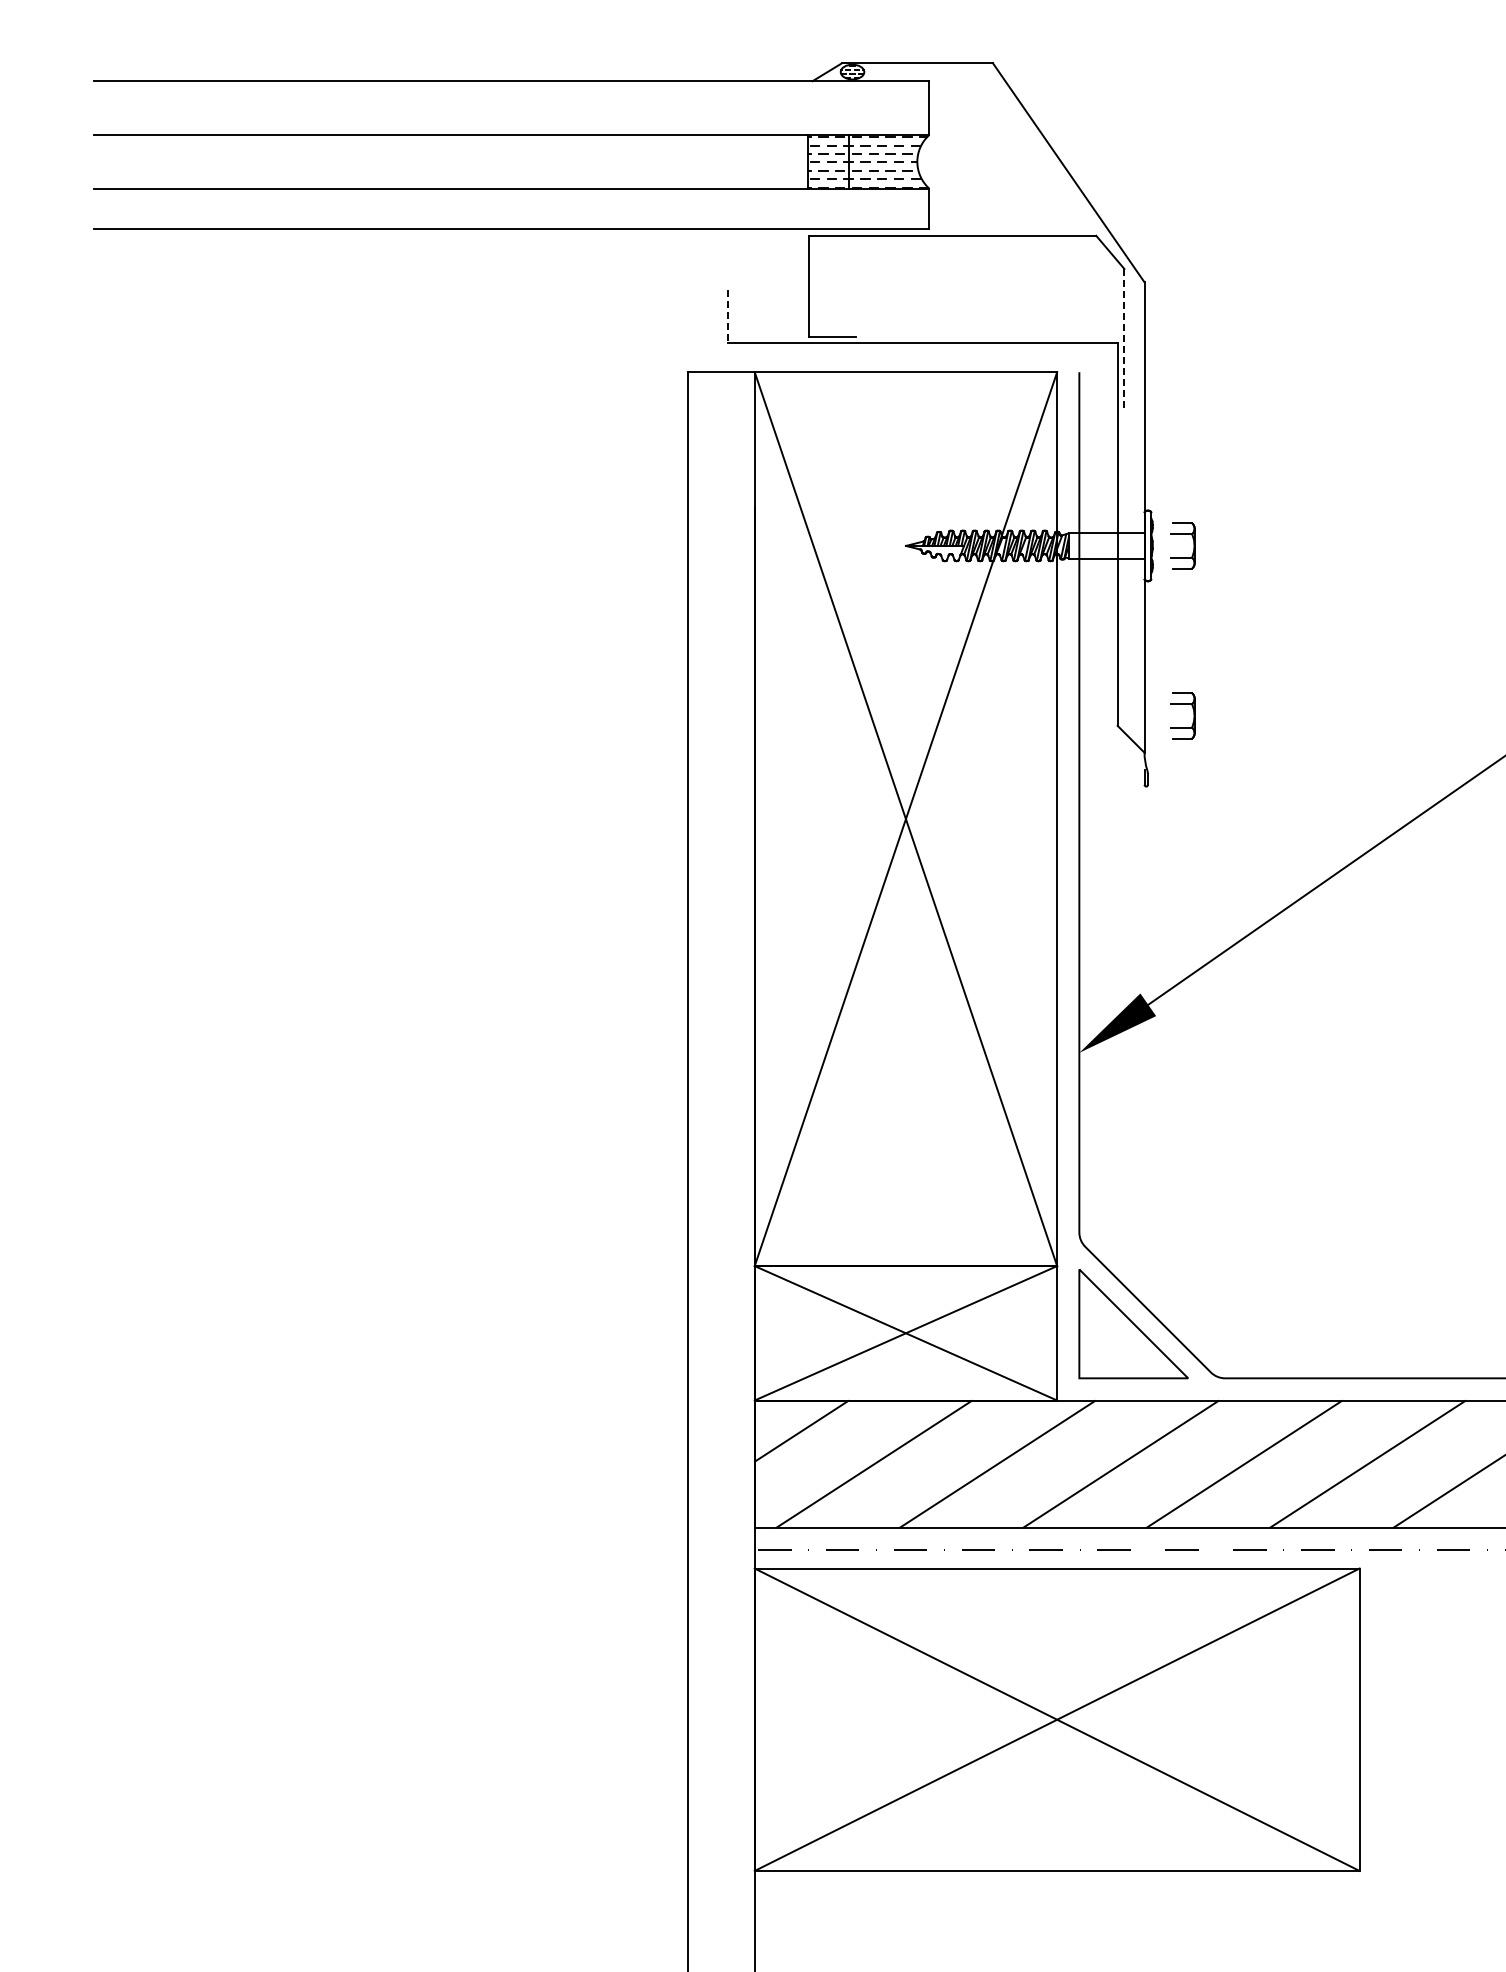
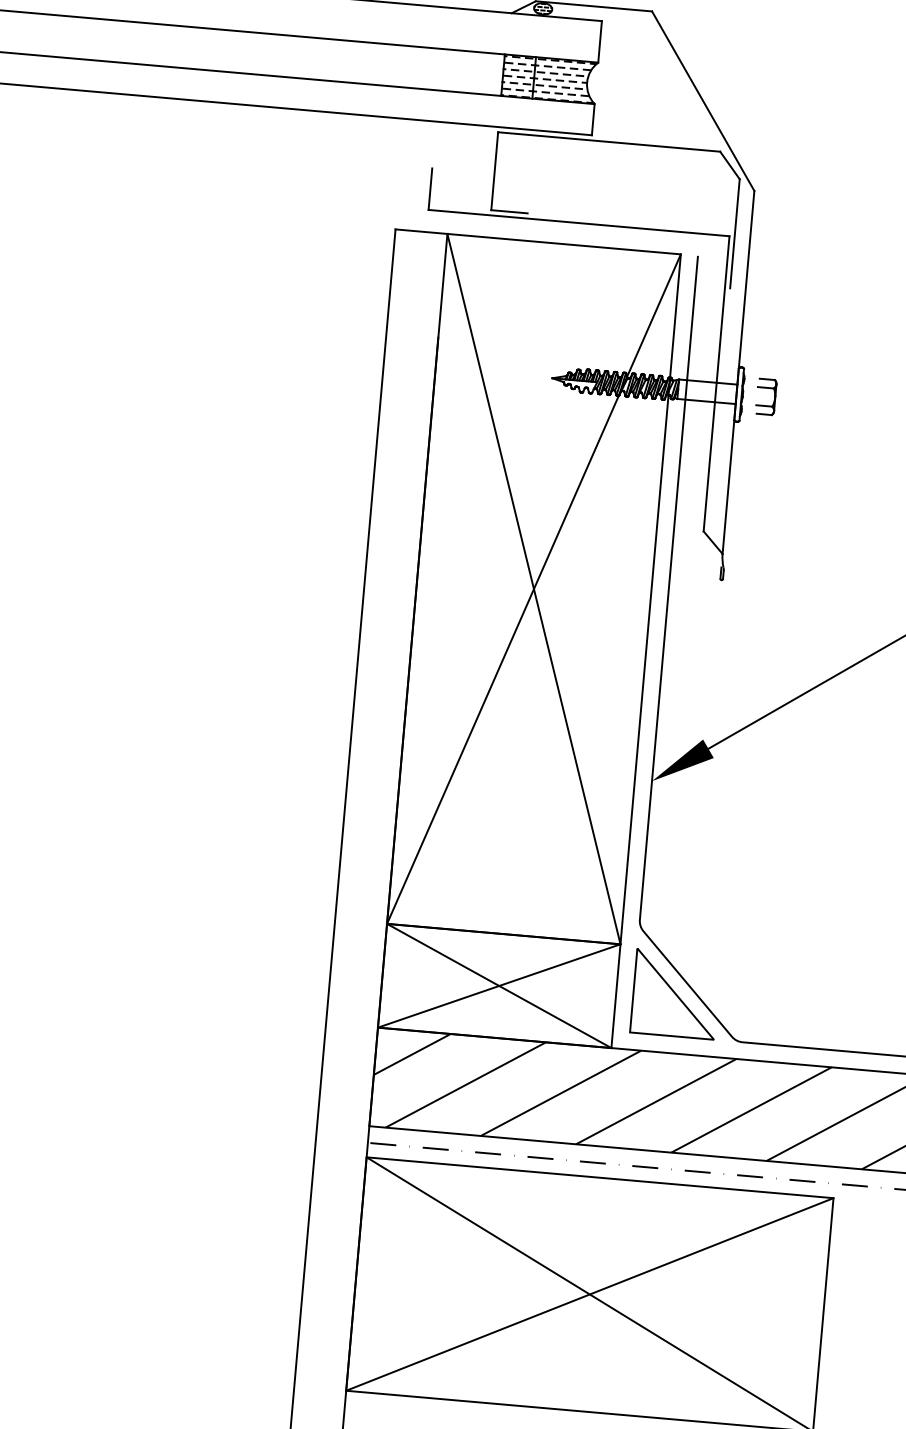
line: (727, 316) -> (430, 189), dashed -> solid
line: (1124, 339) -> (735, 233), dashed -> solid
part: (1182, 704) -> (755, 519), removed

